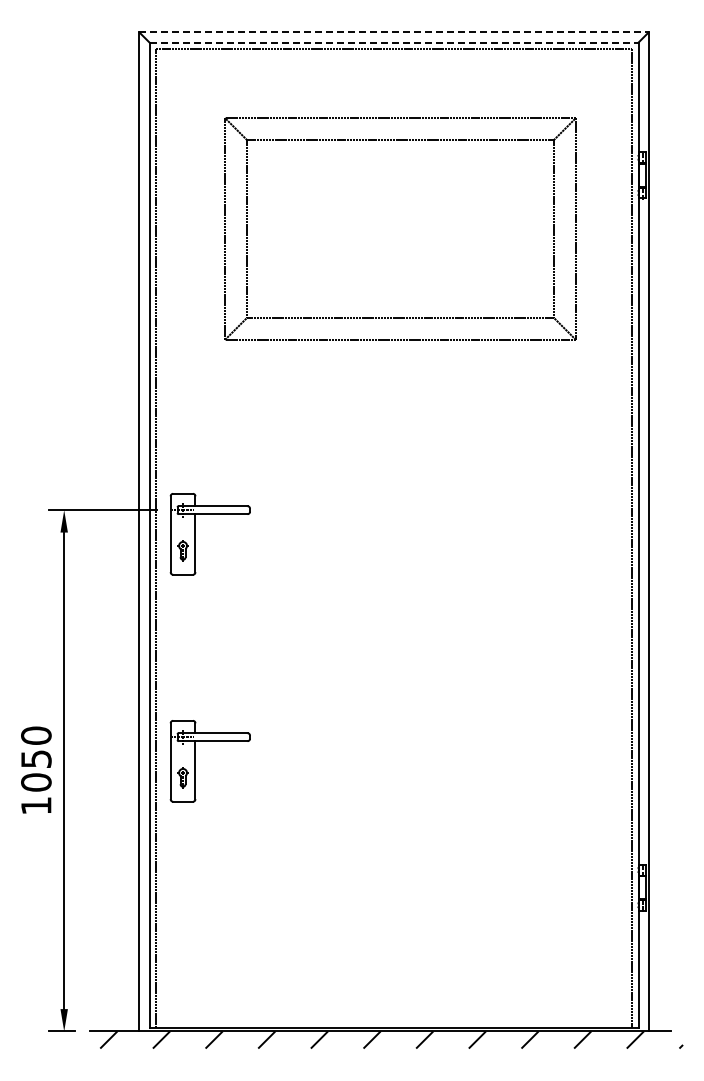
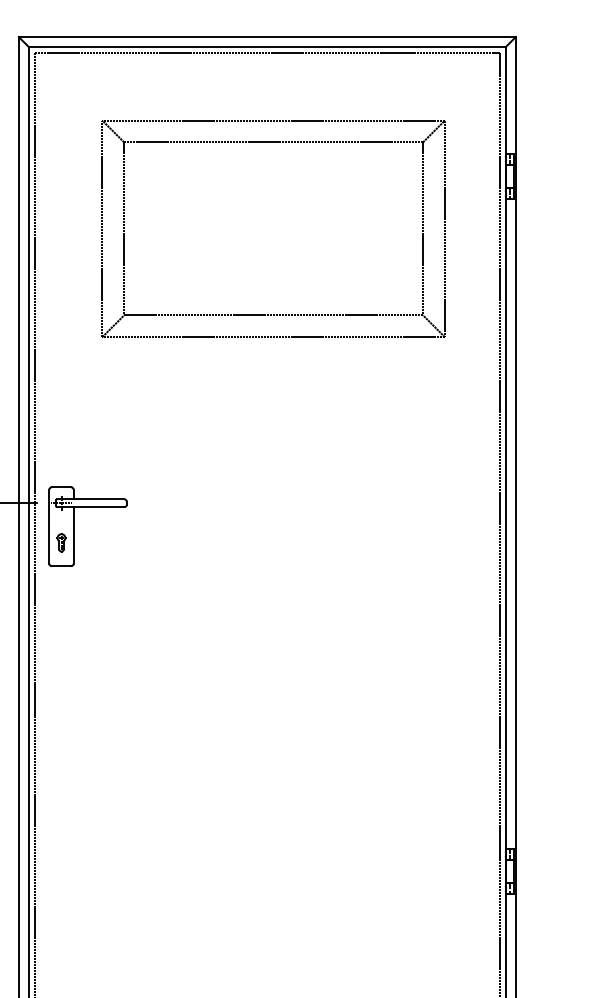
line: (394, 32) -> (267, 37), dashed -> solid
line: (394, 42) -> (267, 46), dashed -> solid
part: (195, 761) -> (73, 748), removed

